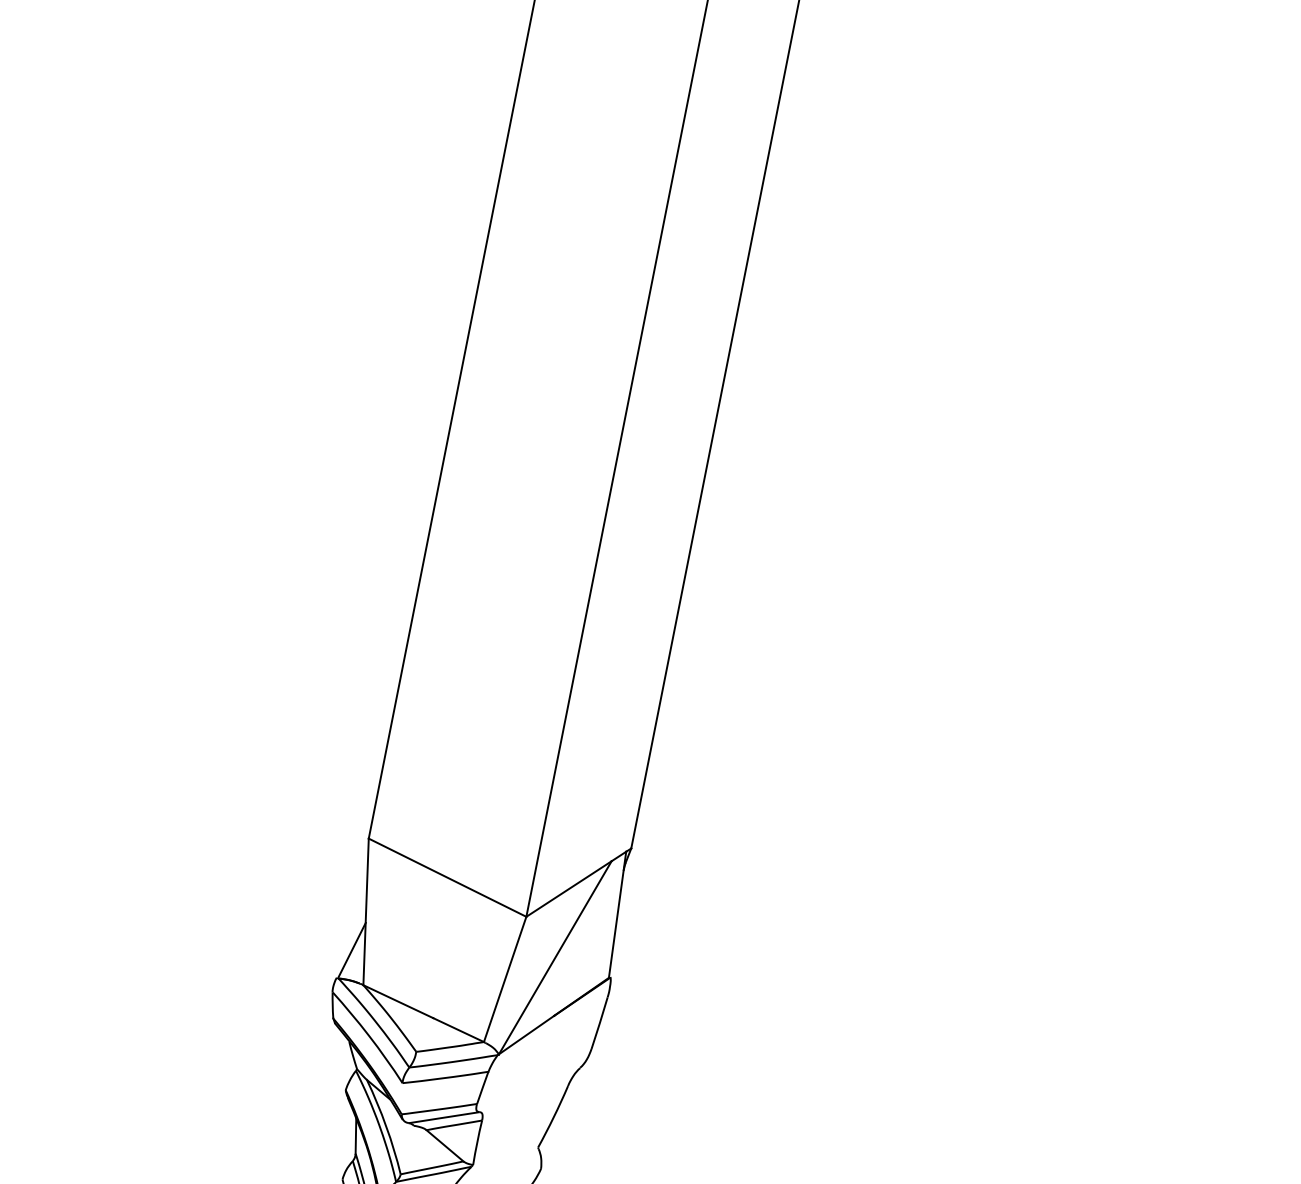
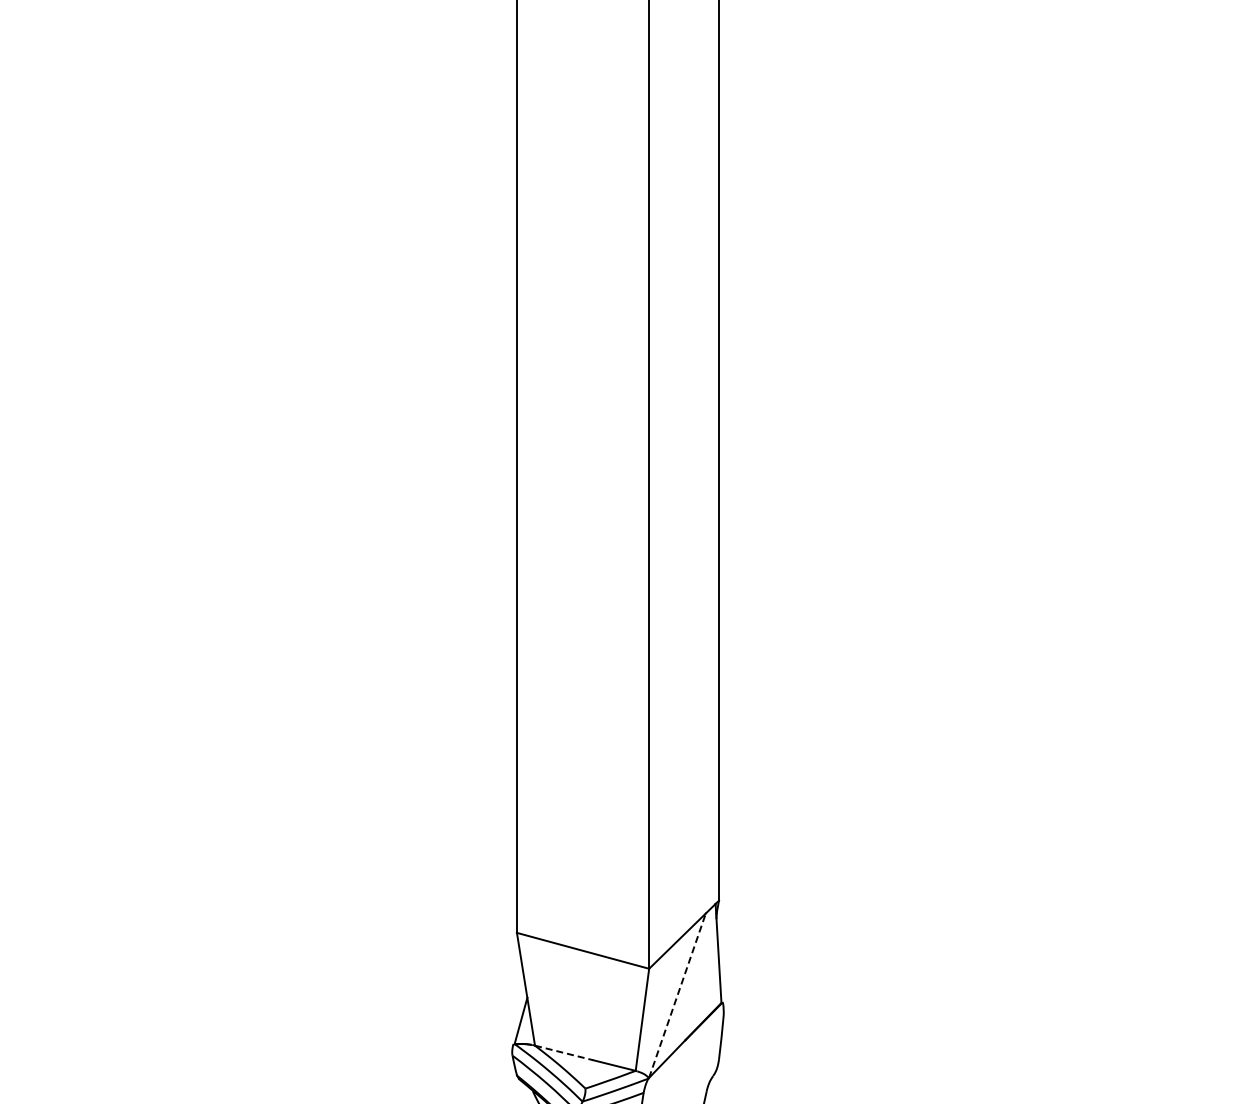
line: (555, 957) -> (677, 995), solid -> dashed
line: (398, 1002) -> (564, 1053), solid -> dashed

